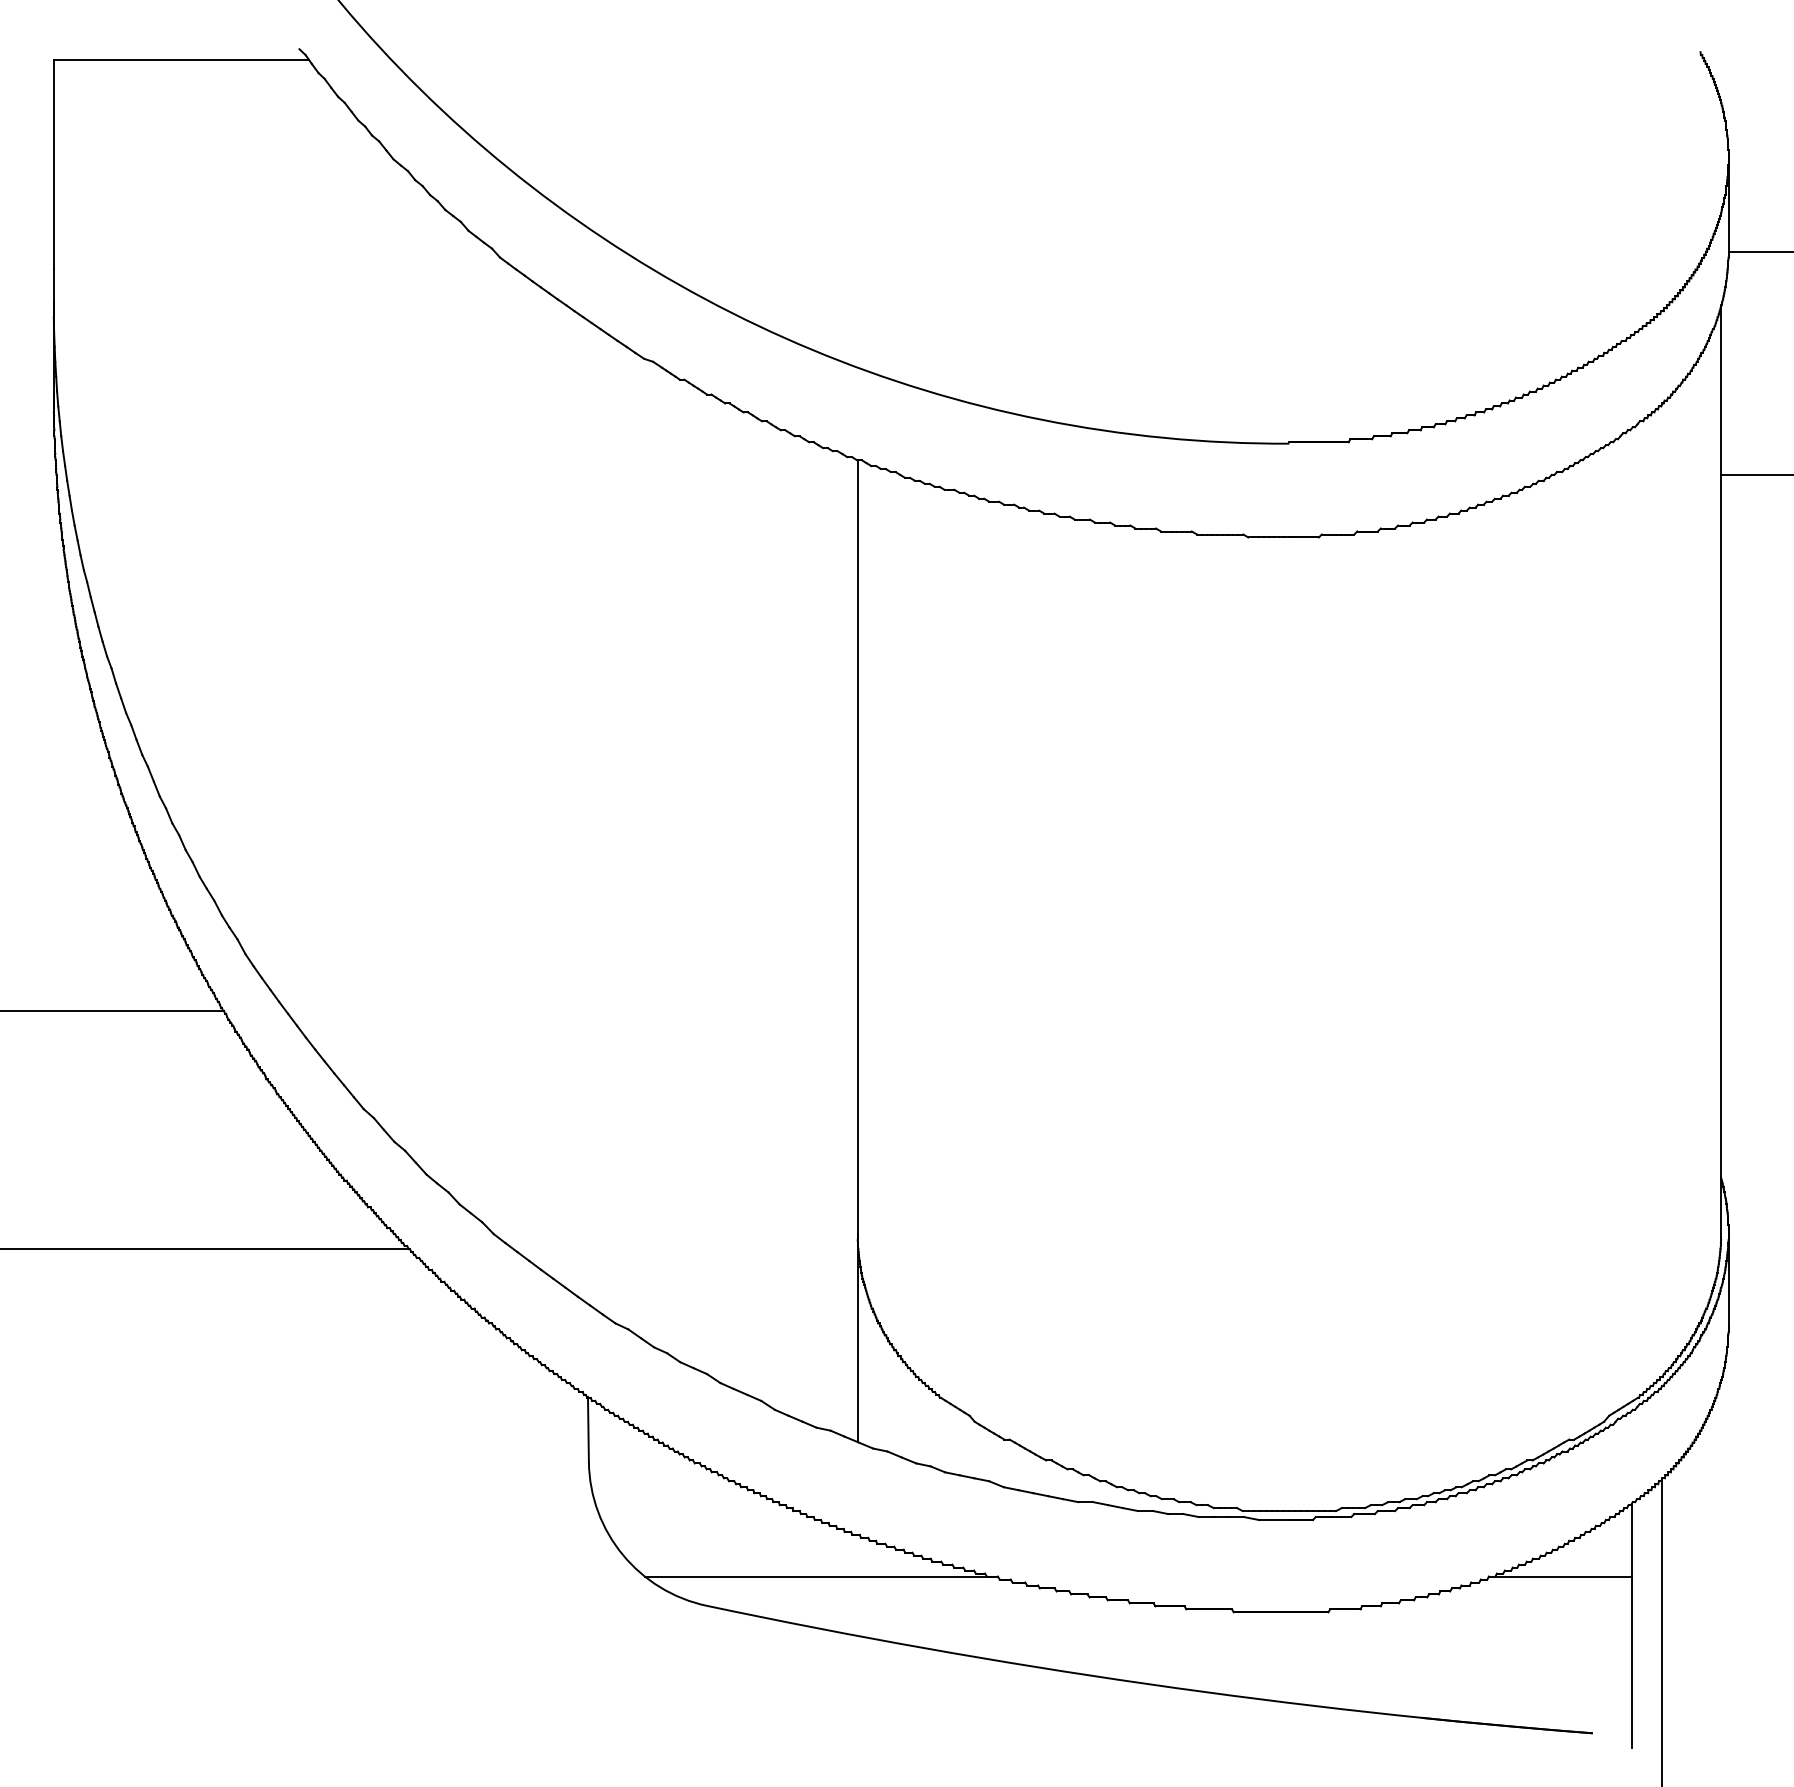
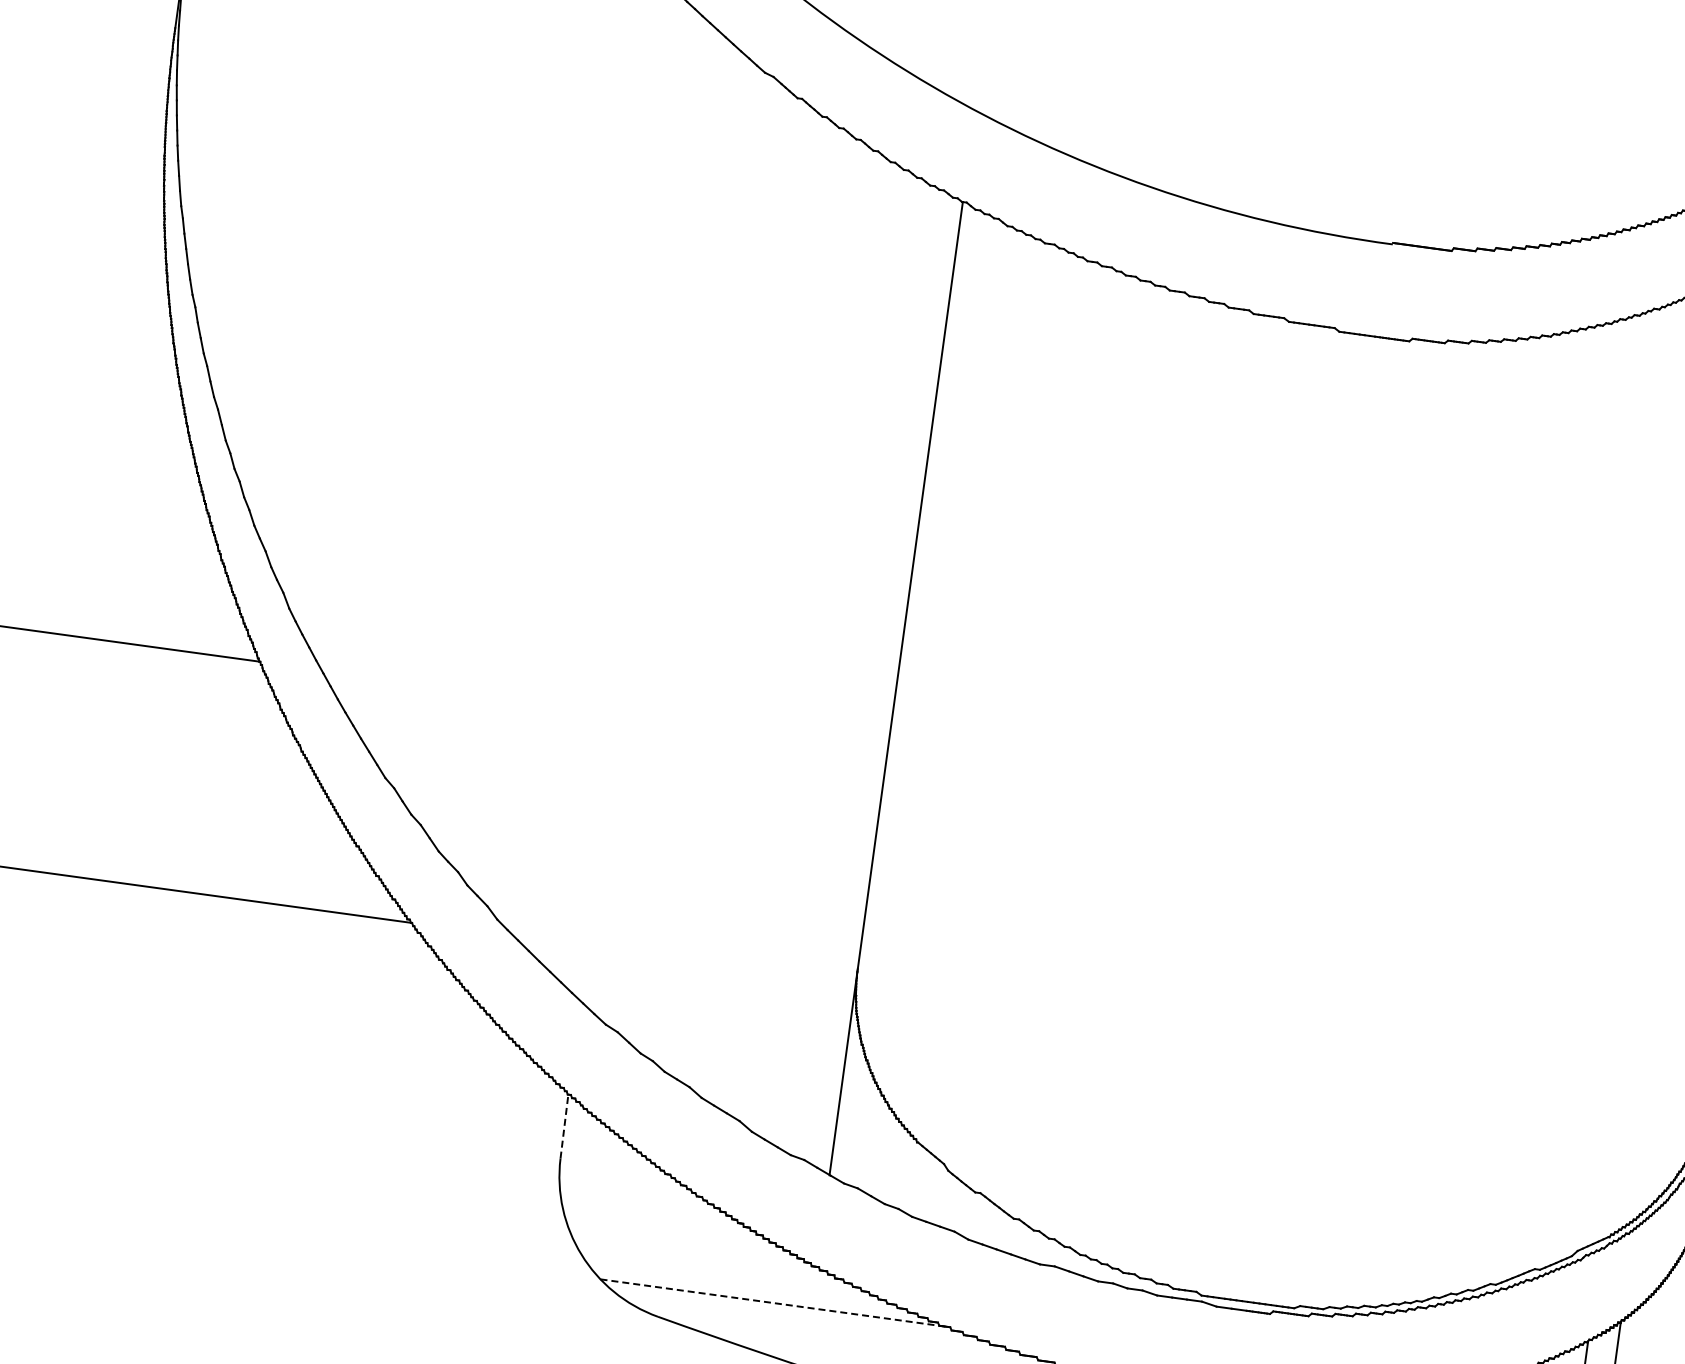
line: (588, 1429) -> (564, 1125), solid -> dashed
line: (819, 1576) -> (773, 1302), solid -> dashed

